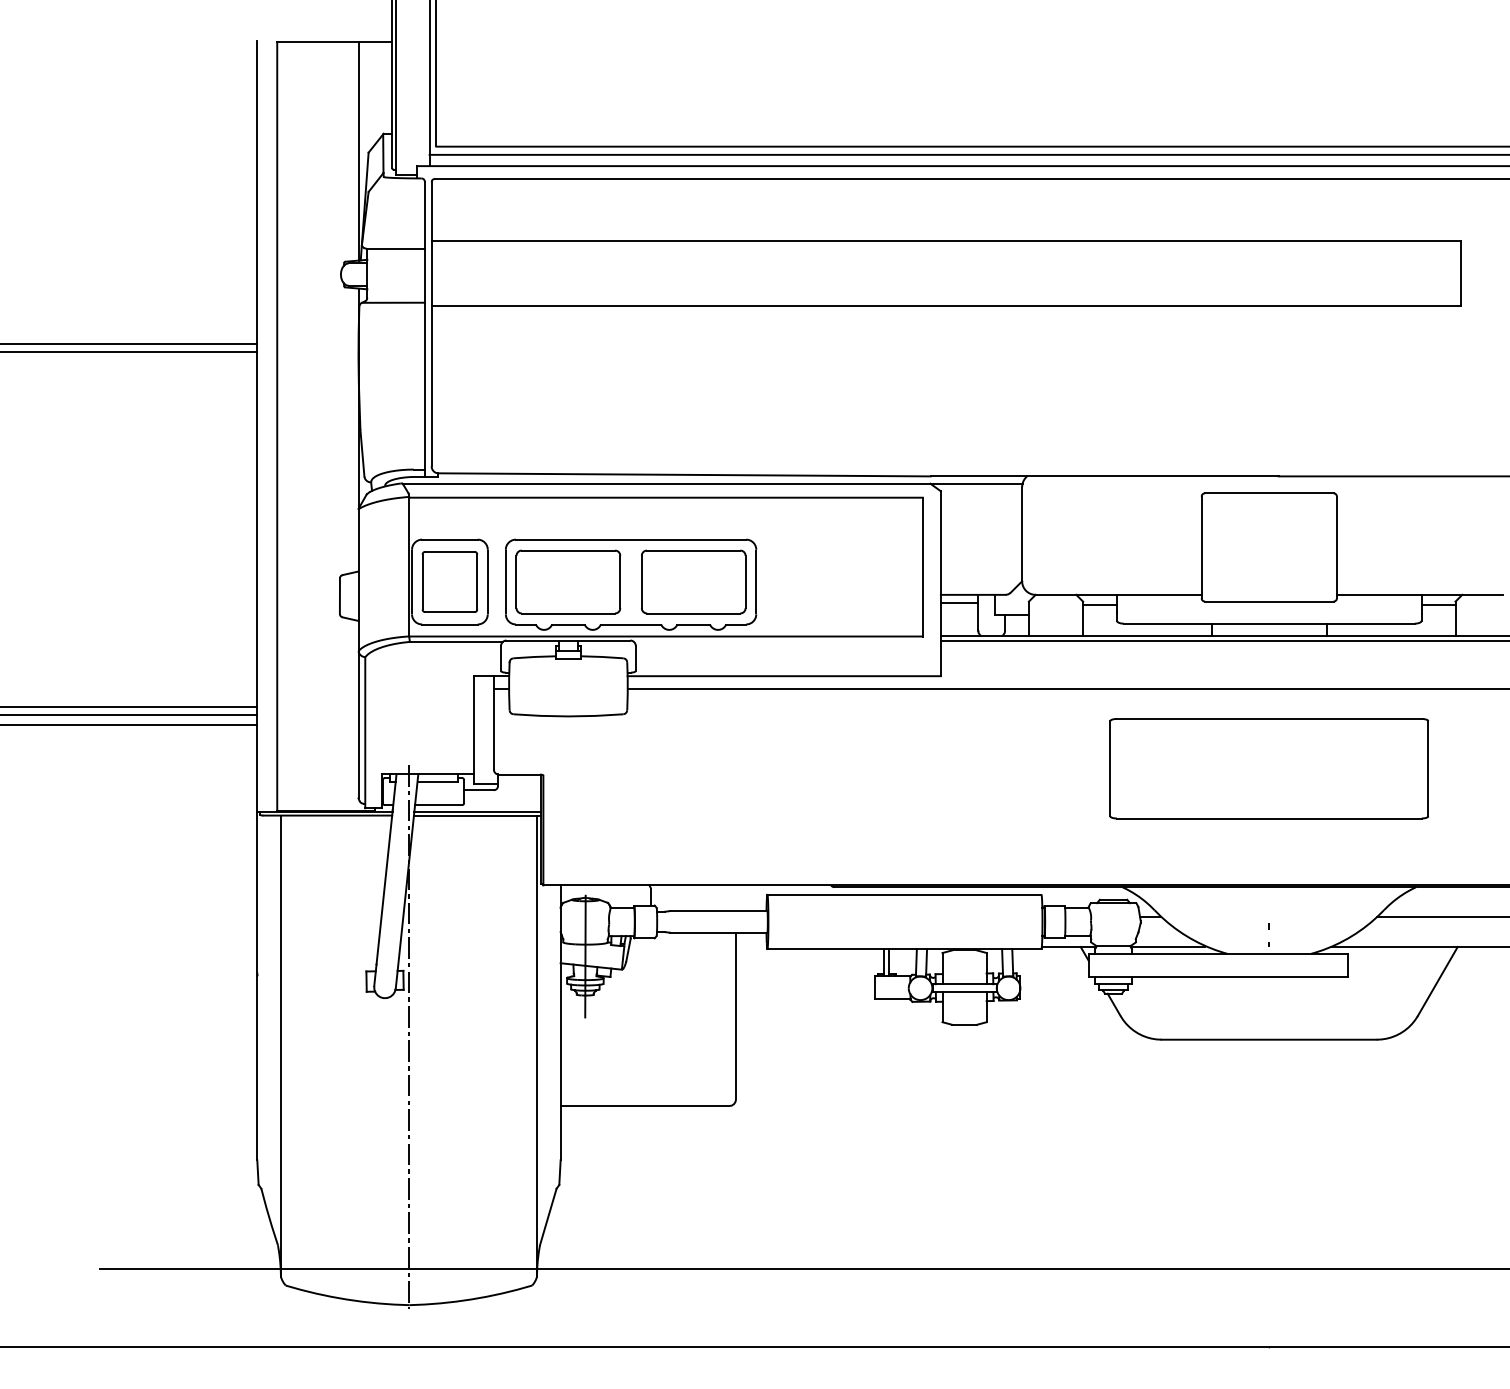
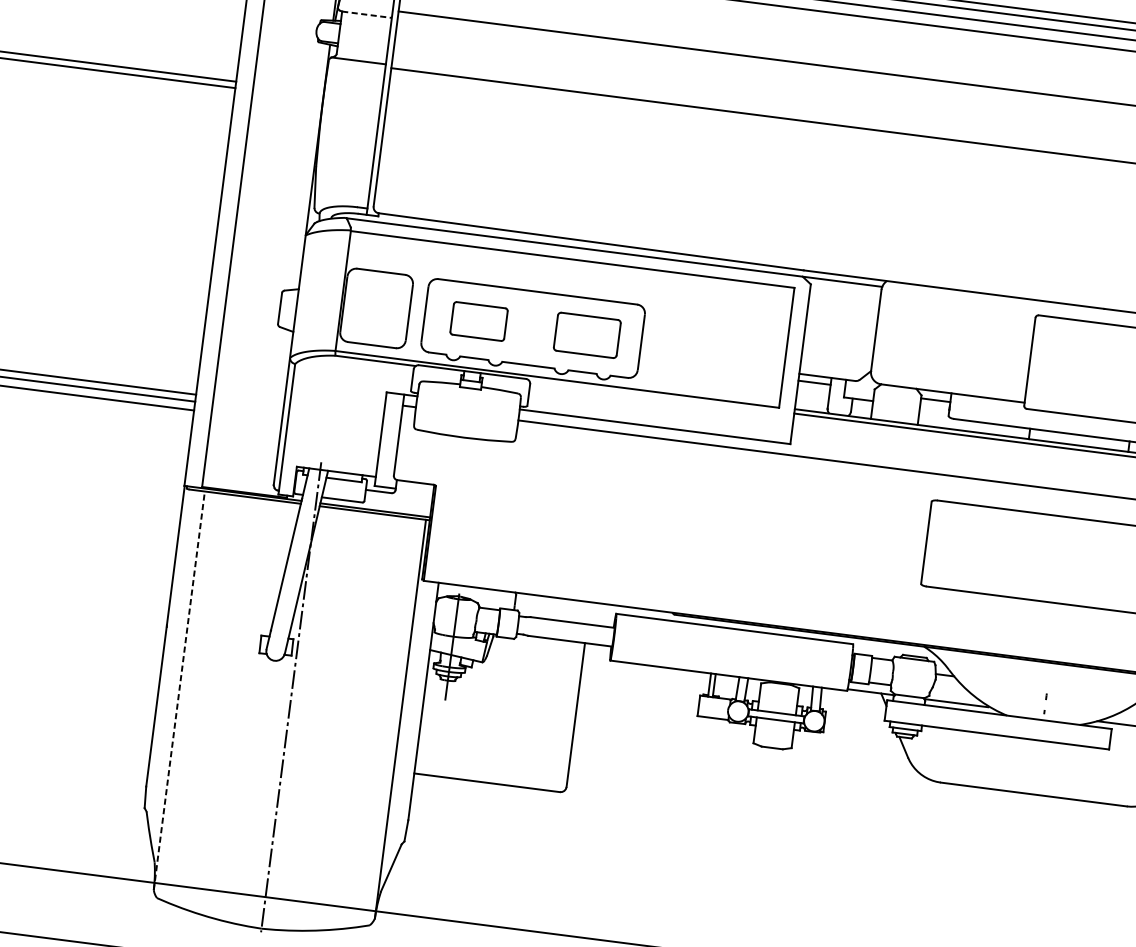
line: (396, 248) -> (367, 14), solid -> dashed
part: (449, 581) -> (376, 307), removed
part: (568, 581) -> (479, 321), size x0.6
part: (693, 581) -> (587, 334), size x0.7
line: (281, 1046) -> (179, 691), solid -> dashed

